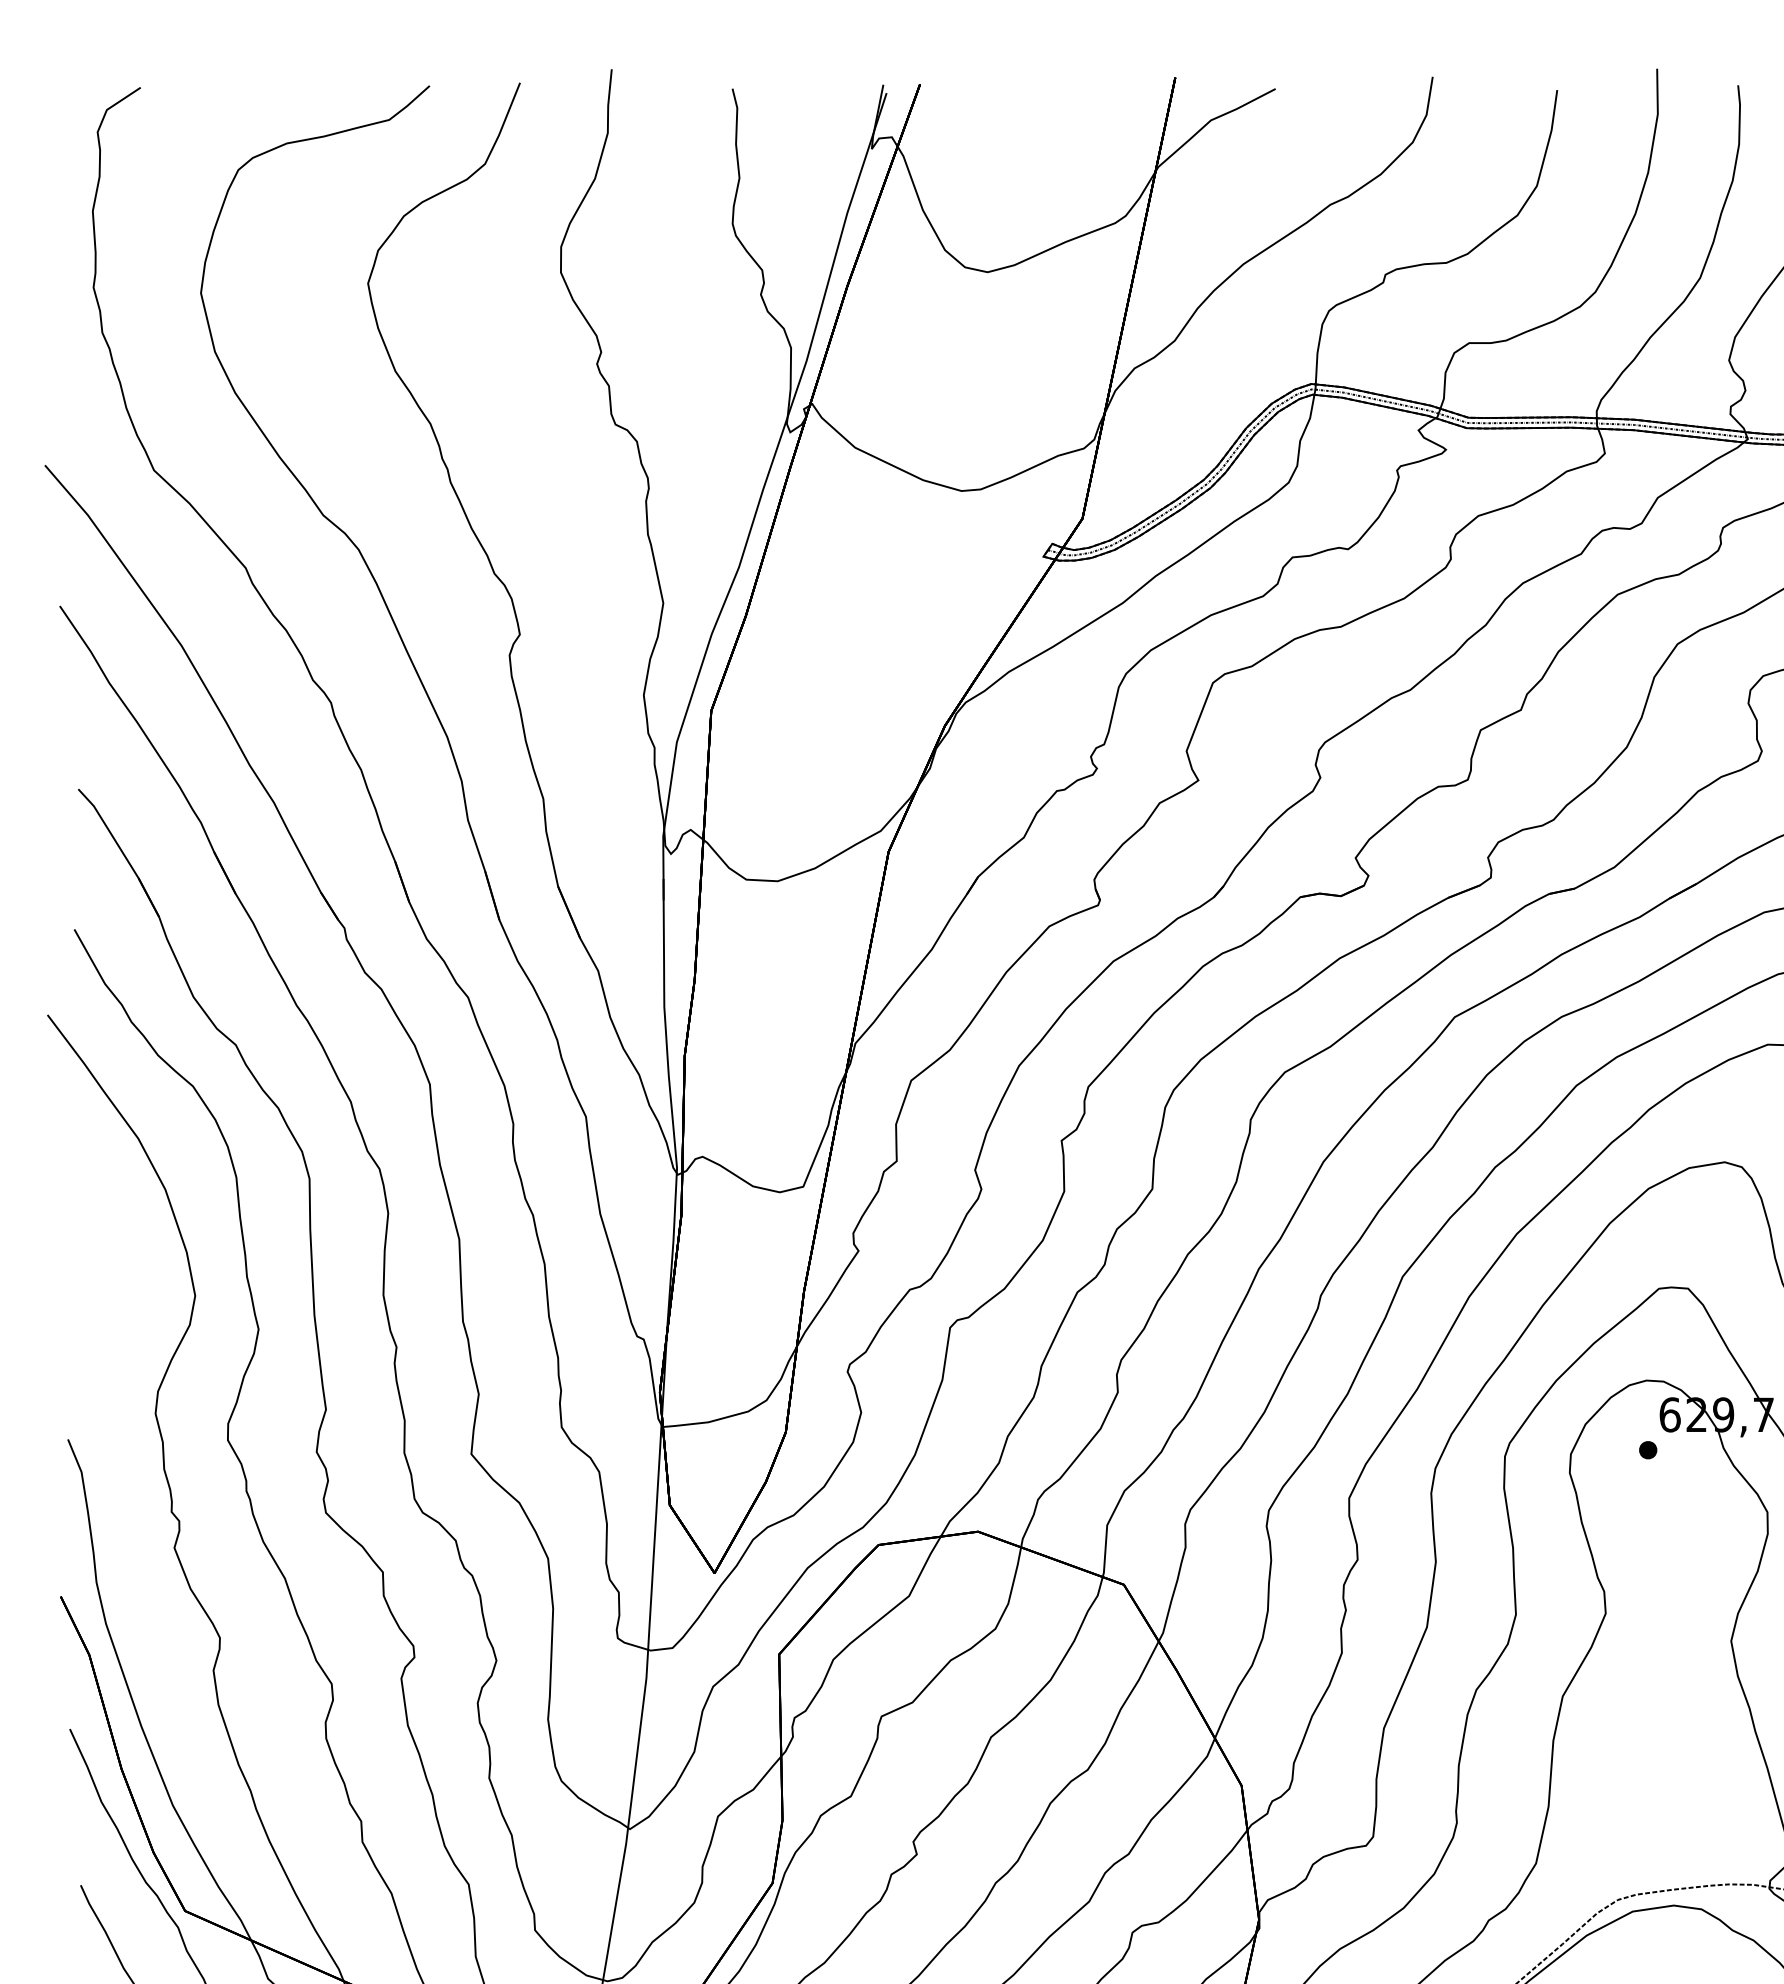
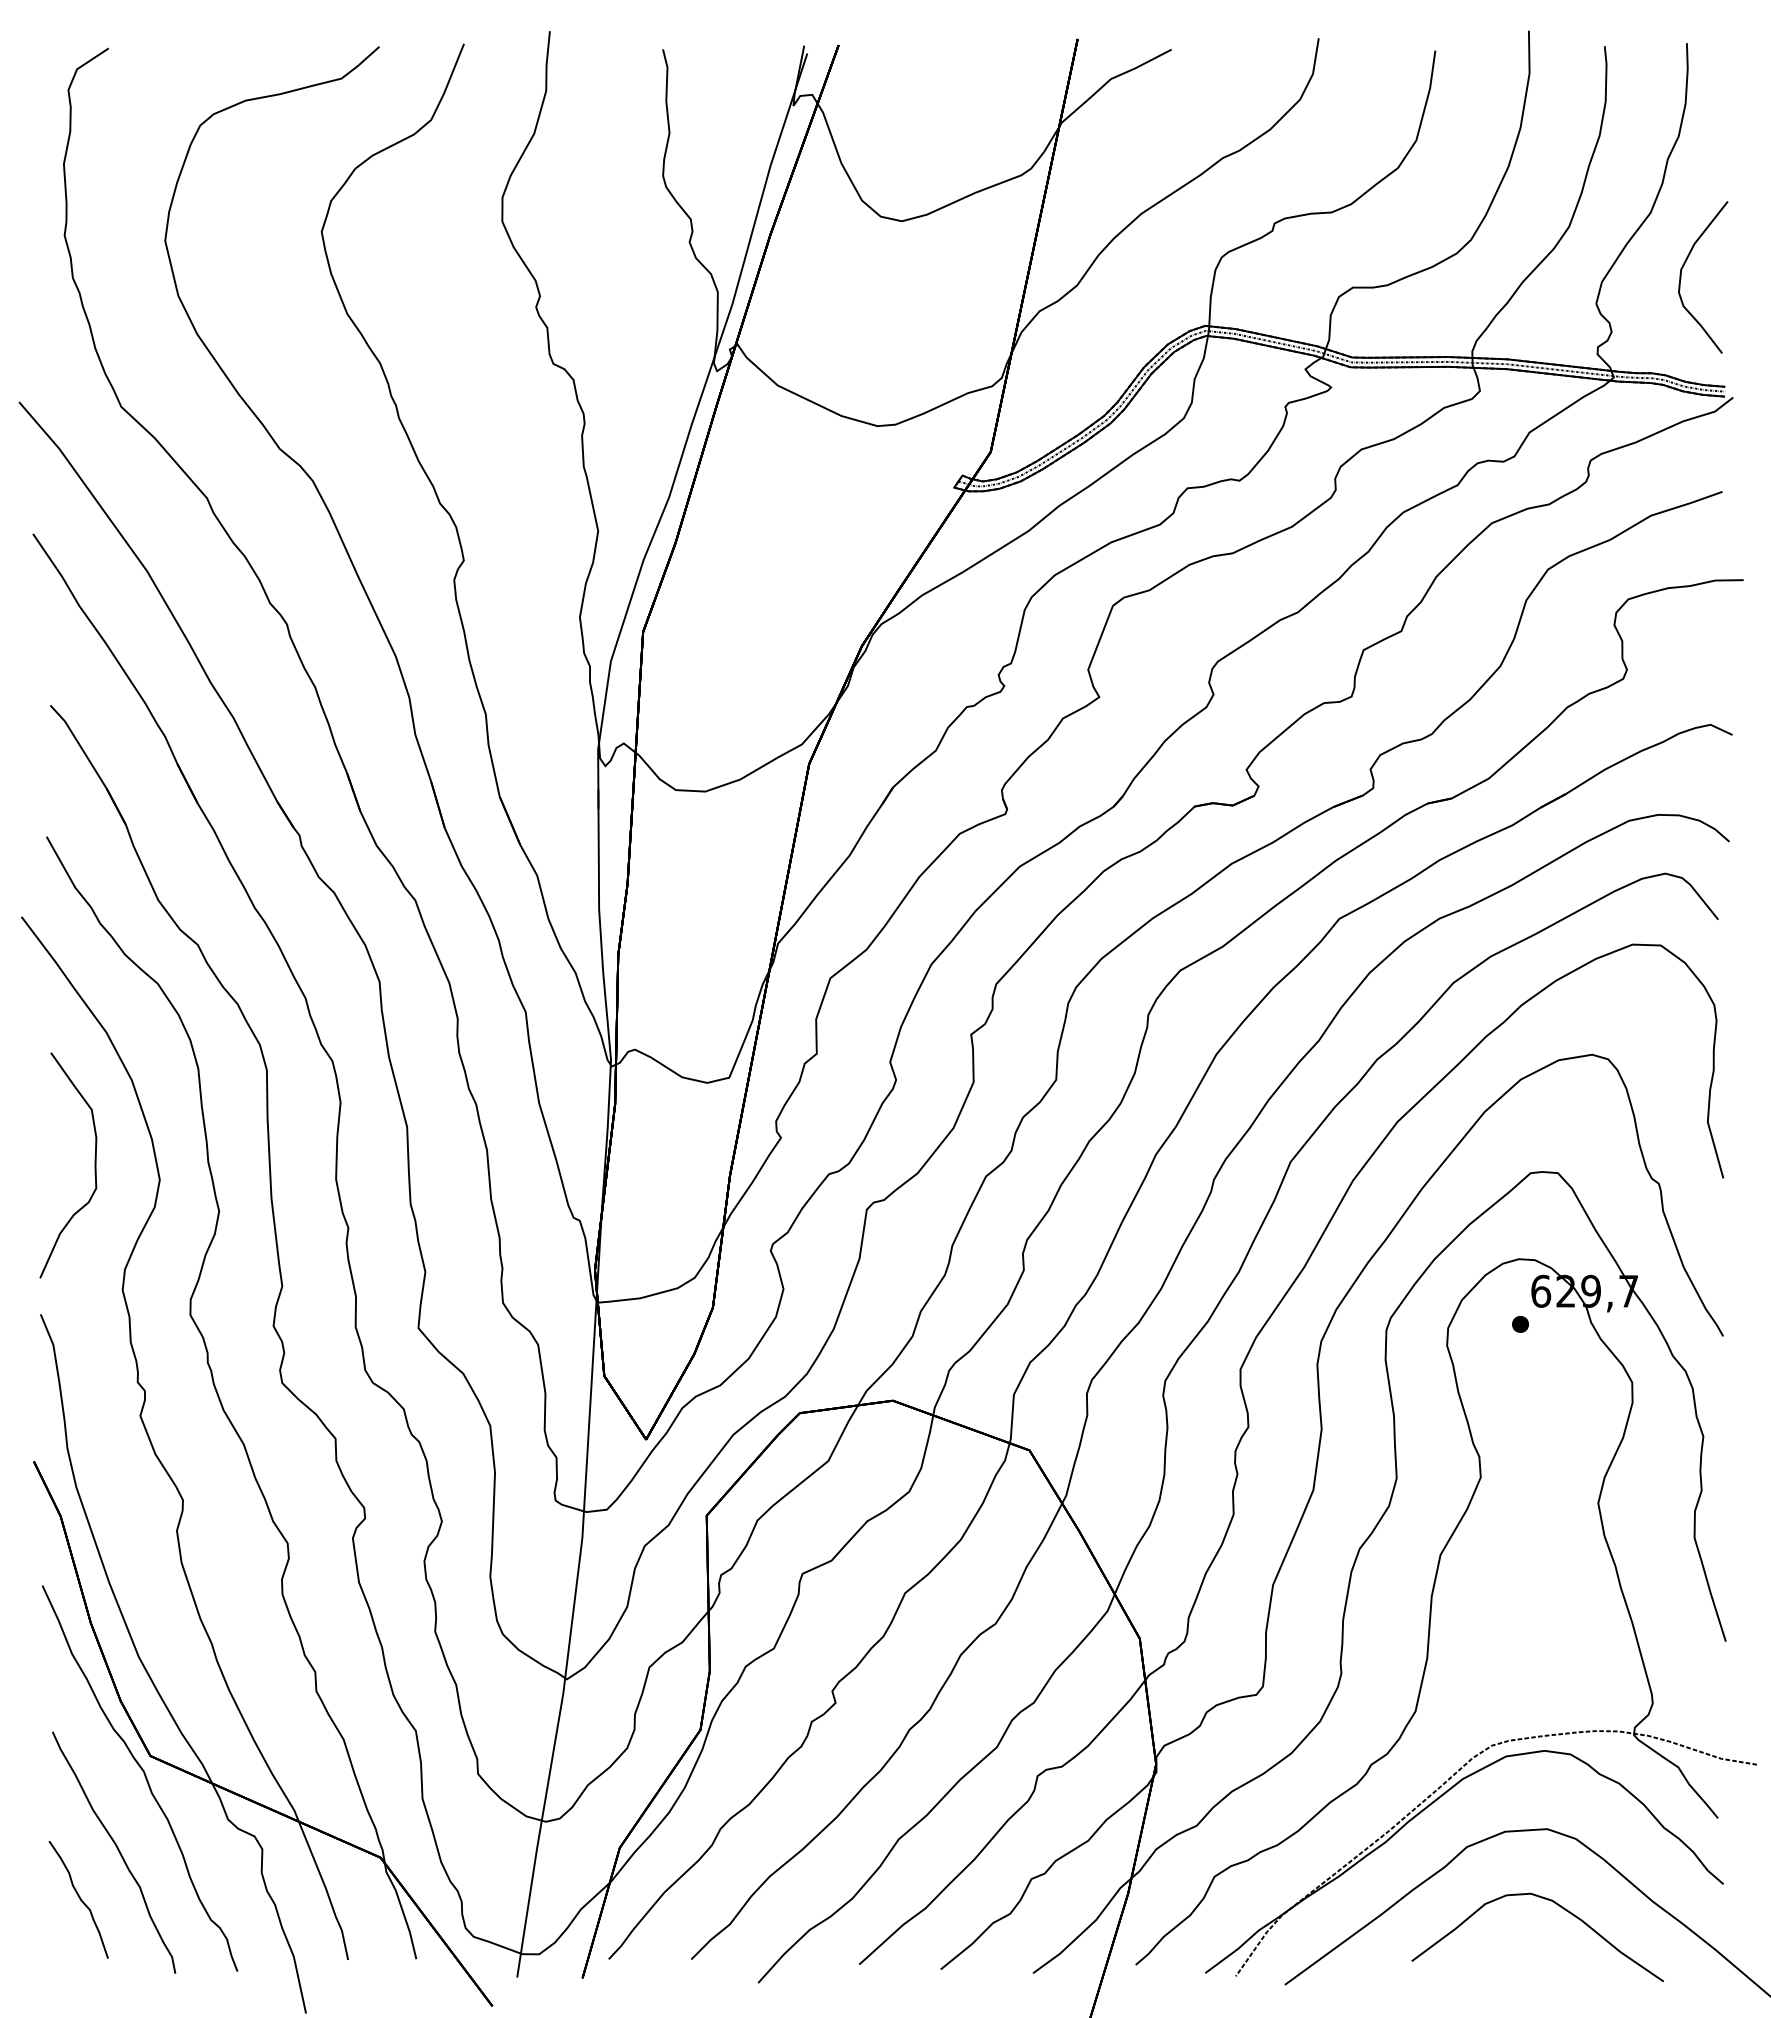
curve: (125, 1280) -> (94, 1165), added

